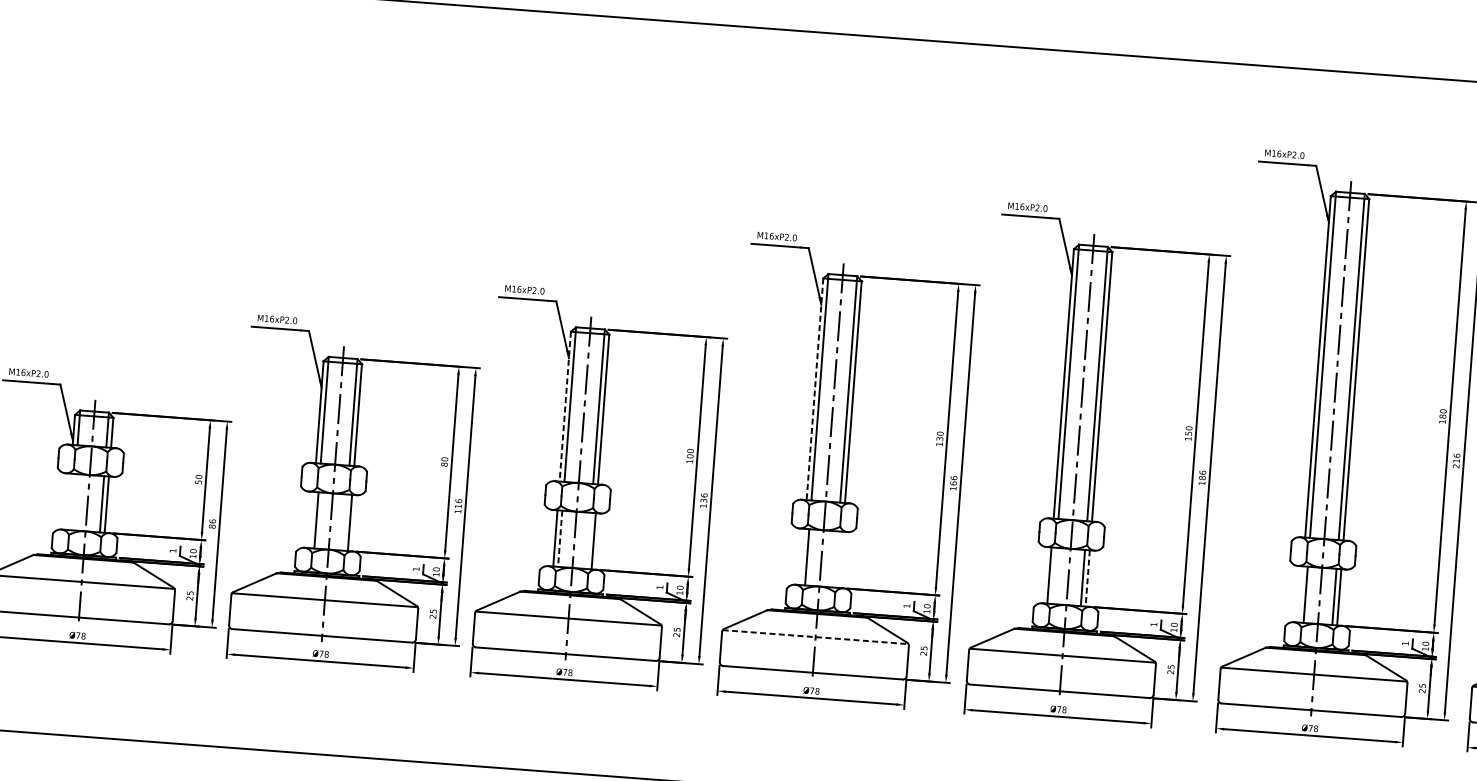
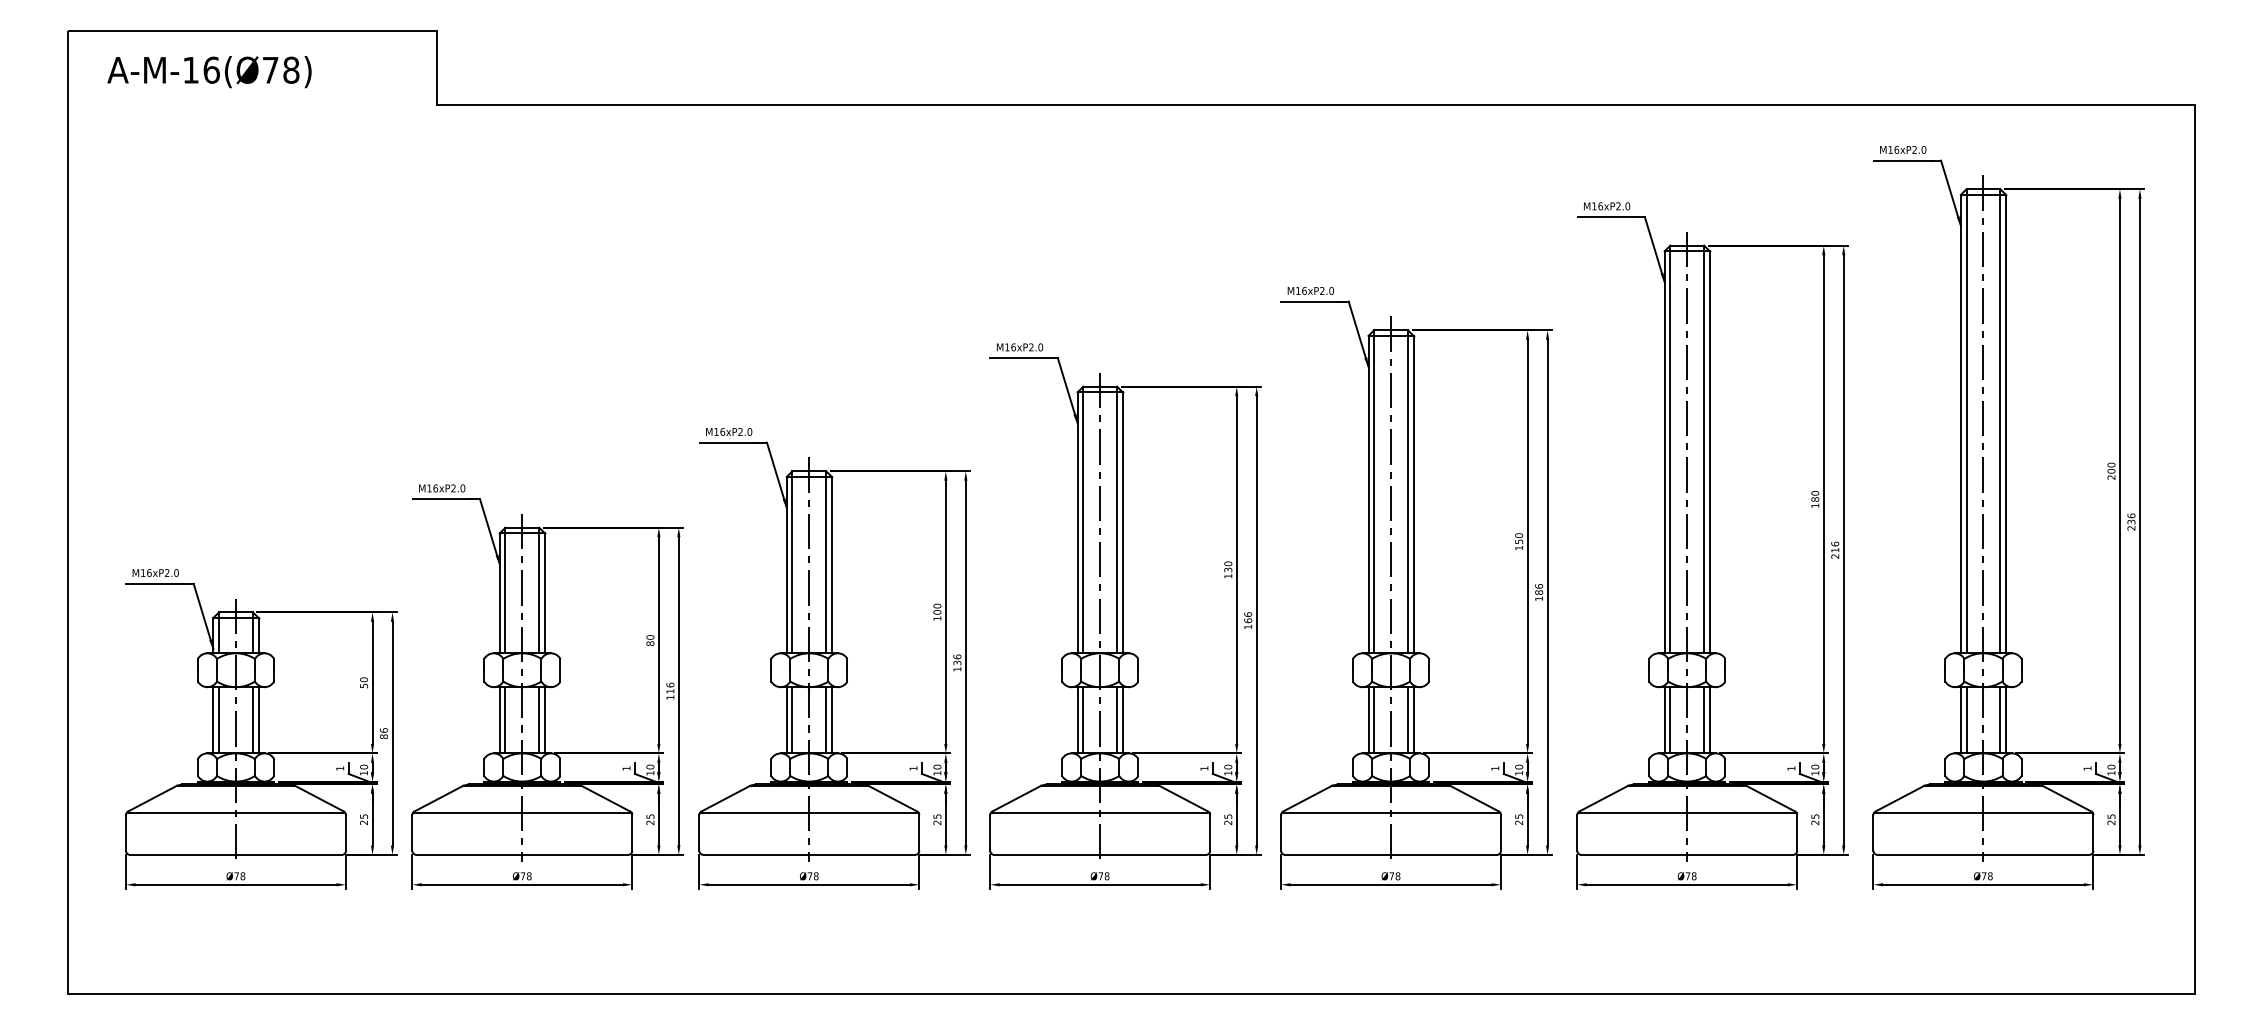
line: (814, 389) -> (1077, 523), dashed -> solid
line: (565, 406) -> (786, 565), dashed -> solid
line: (68, 501) -> (213, 720), added
line: (73, 502) -> (219, 720), added
line: (311, 520) -> (499, 720), added
line: (345, 522) -> (539, 720), added
line: (560, 538) -> (792, 720), dashed -> solid
line: (589, 541) -> (826, 720), added
line: (802, 557) -> (1077, 720), added
line: (836, 559) -> (1117, 720), added
line: (840, 560) -> (1122, 720), added
line: (1054, 576) -> (1374, 720), added
line: (1087, 578) -> (1413, 720), dashed -> solid
line: (1300, 594) -> (1664, 720), added
line: (815, 636) -> (1100, 812), dashed -> solid

